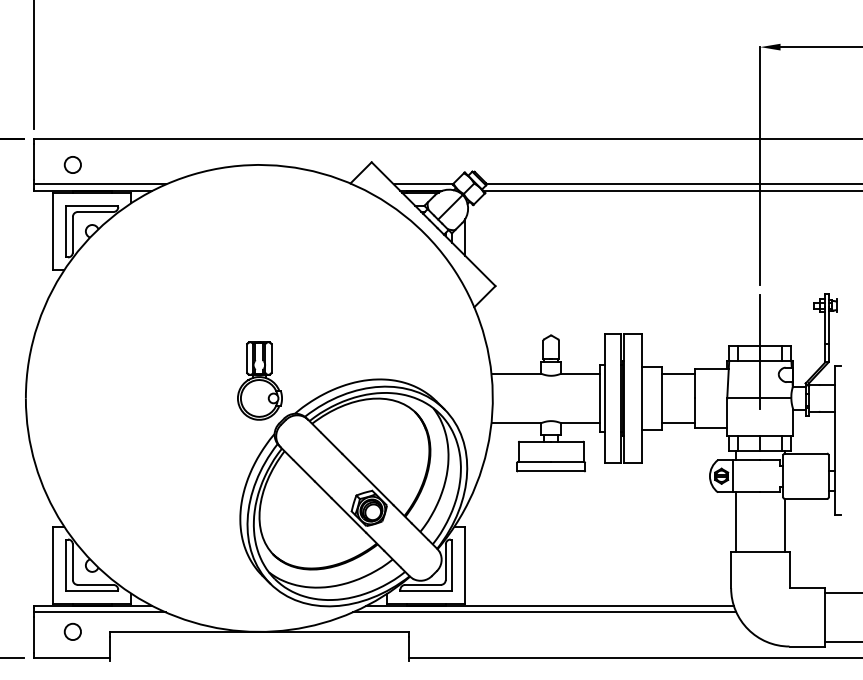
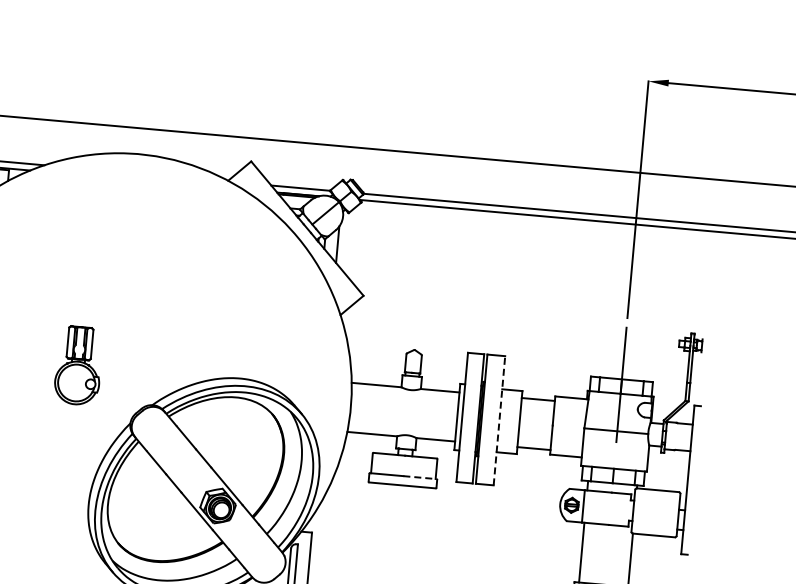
part: (259, 380) -> (78, 365), moved
line: (641, 398) -> (498, 420), solid -> dashed
line: (567, 462) -> (419, 477), solid -> dashed

